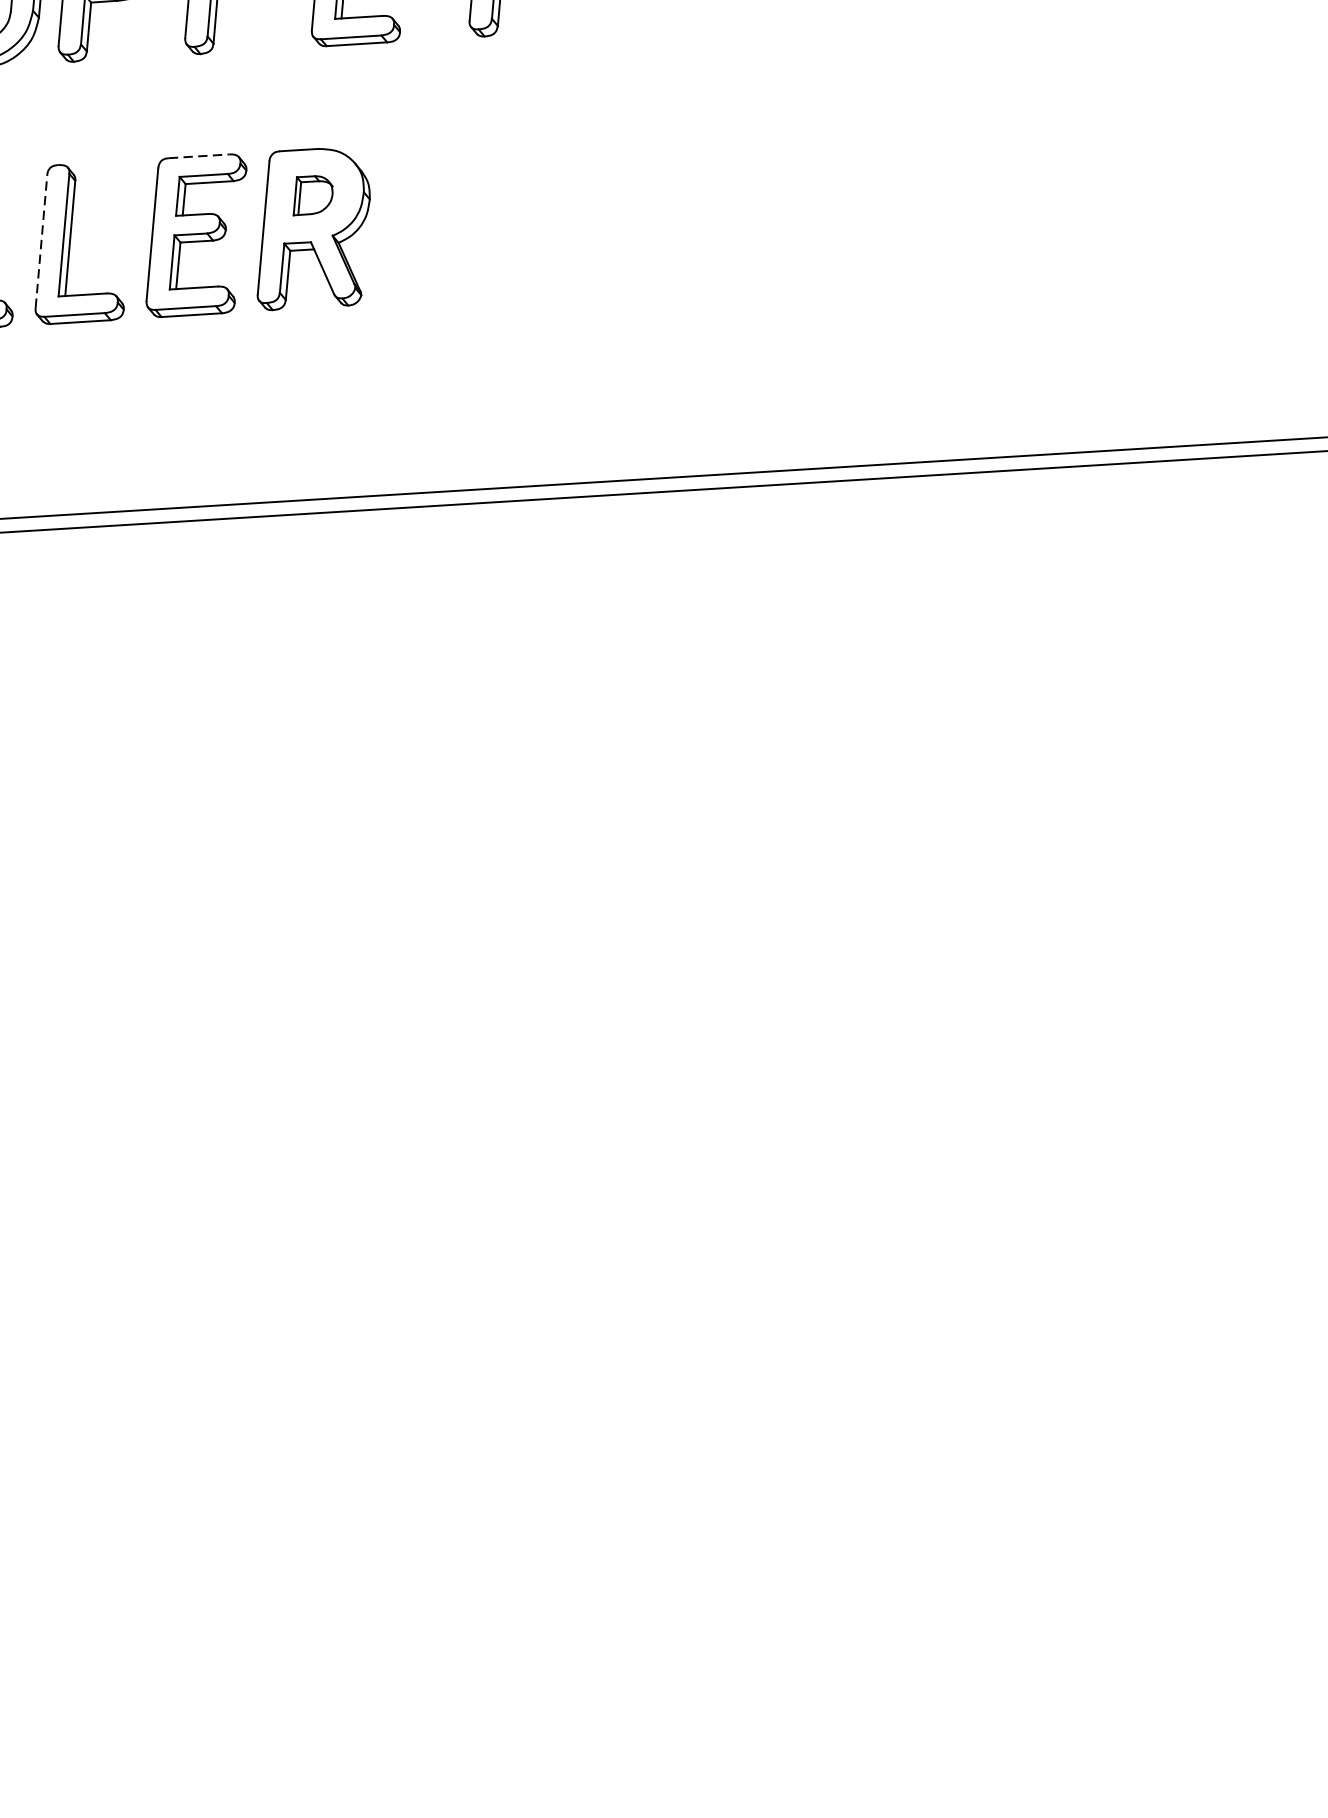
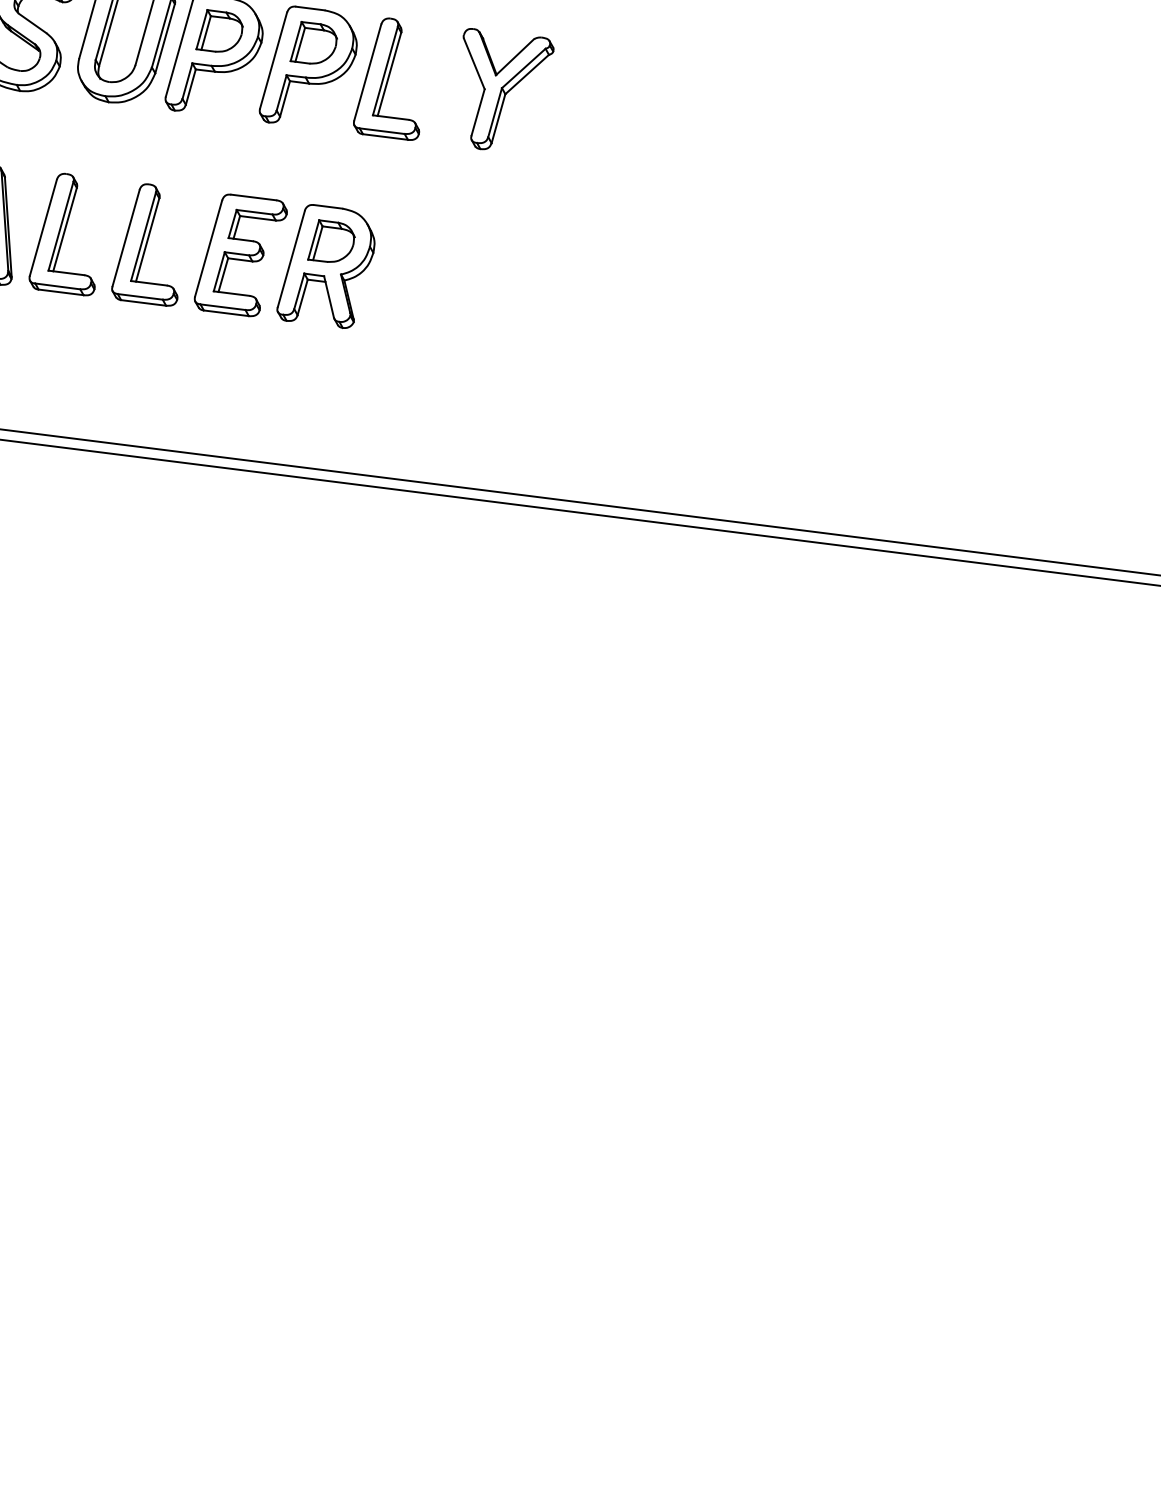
line: (198, 156) -> (253, 197), dashed -> solid
part: (311, 193) -> (331, 240), size x1.43
line: (42, 241) -> (126, 238), dashed -> solid

